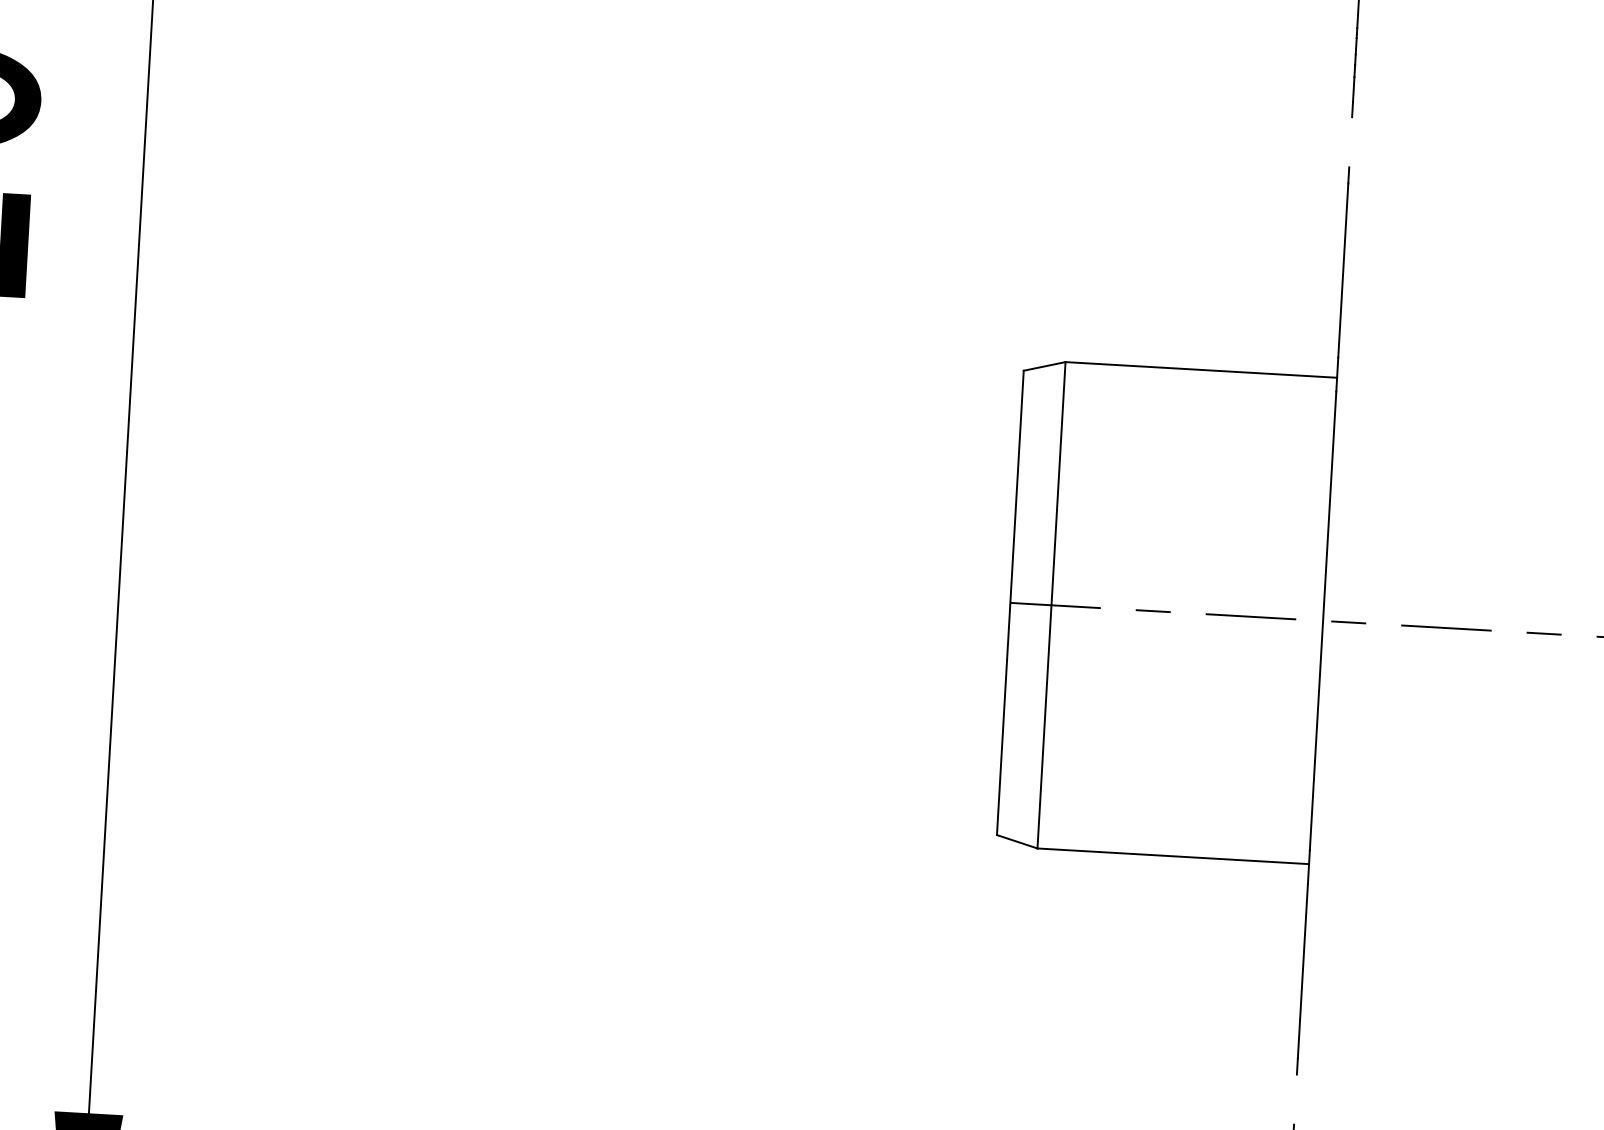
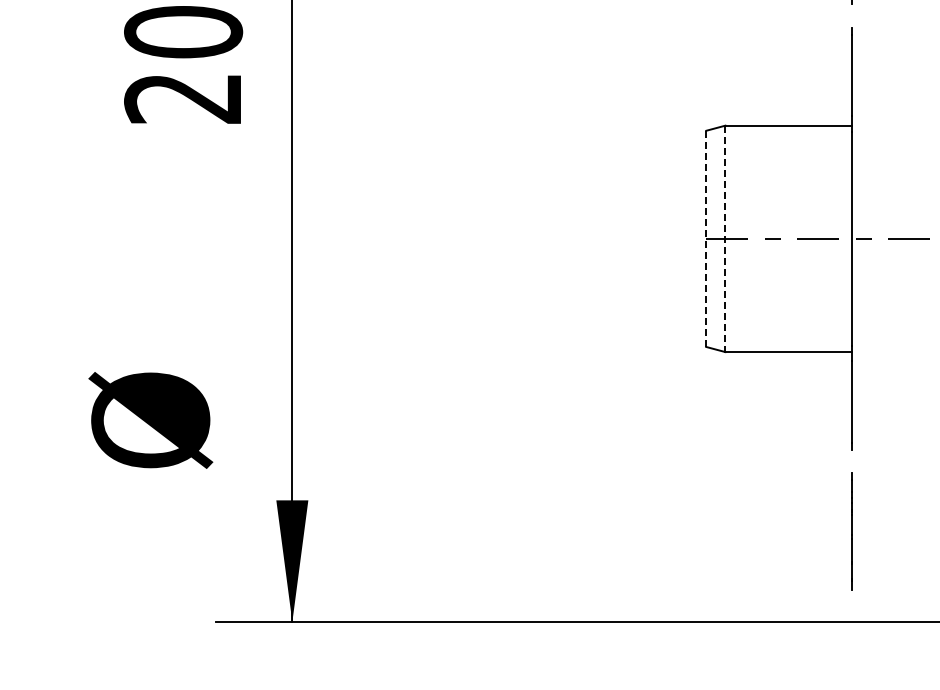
line: (1010, 604) -> (706, 239), solid -> dashed
line: (1051, 606) -> (725, 239), solid -> dashed

